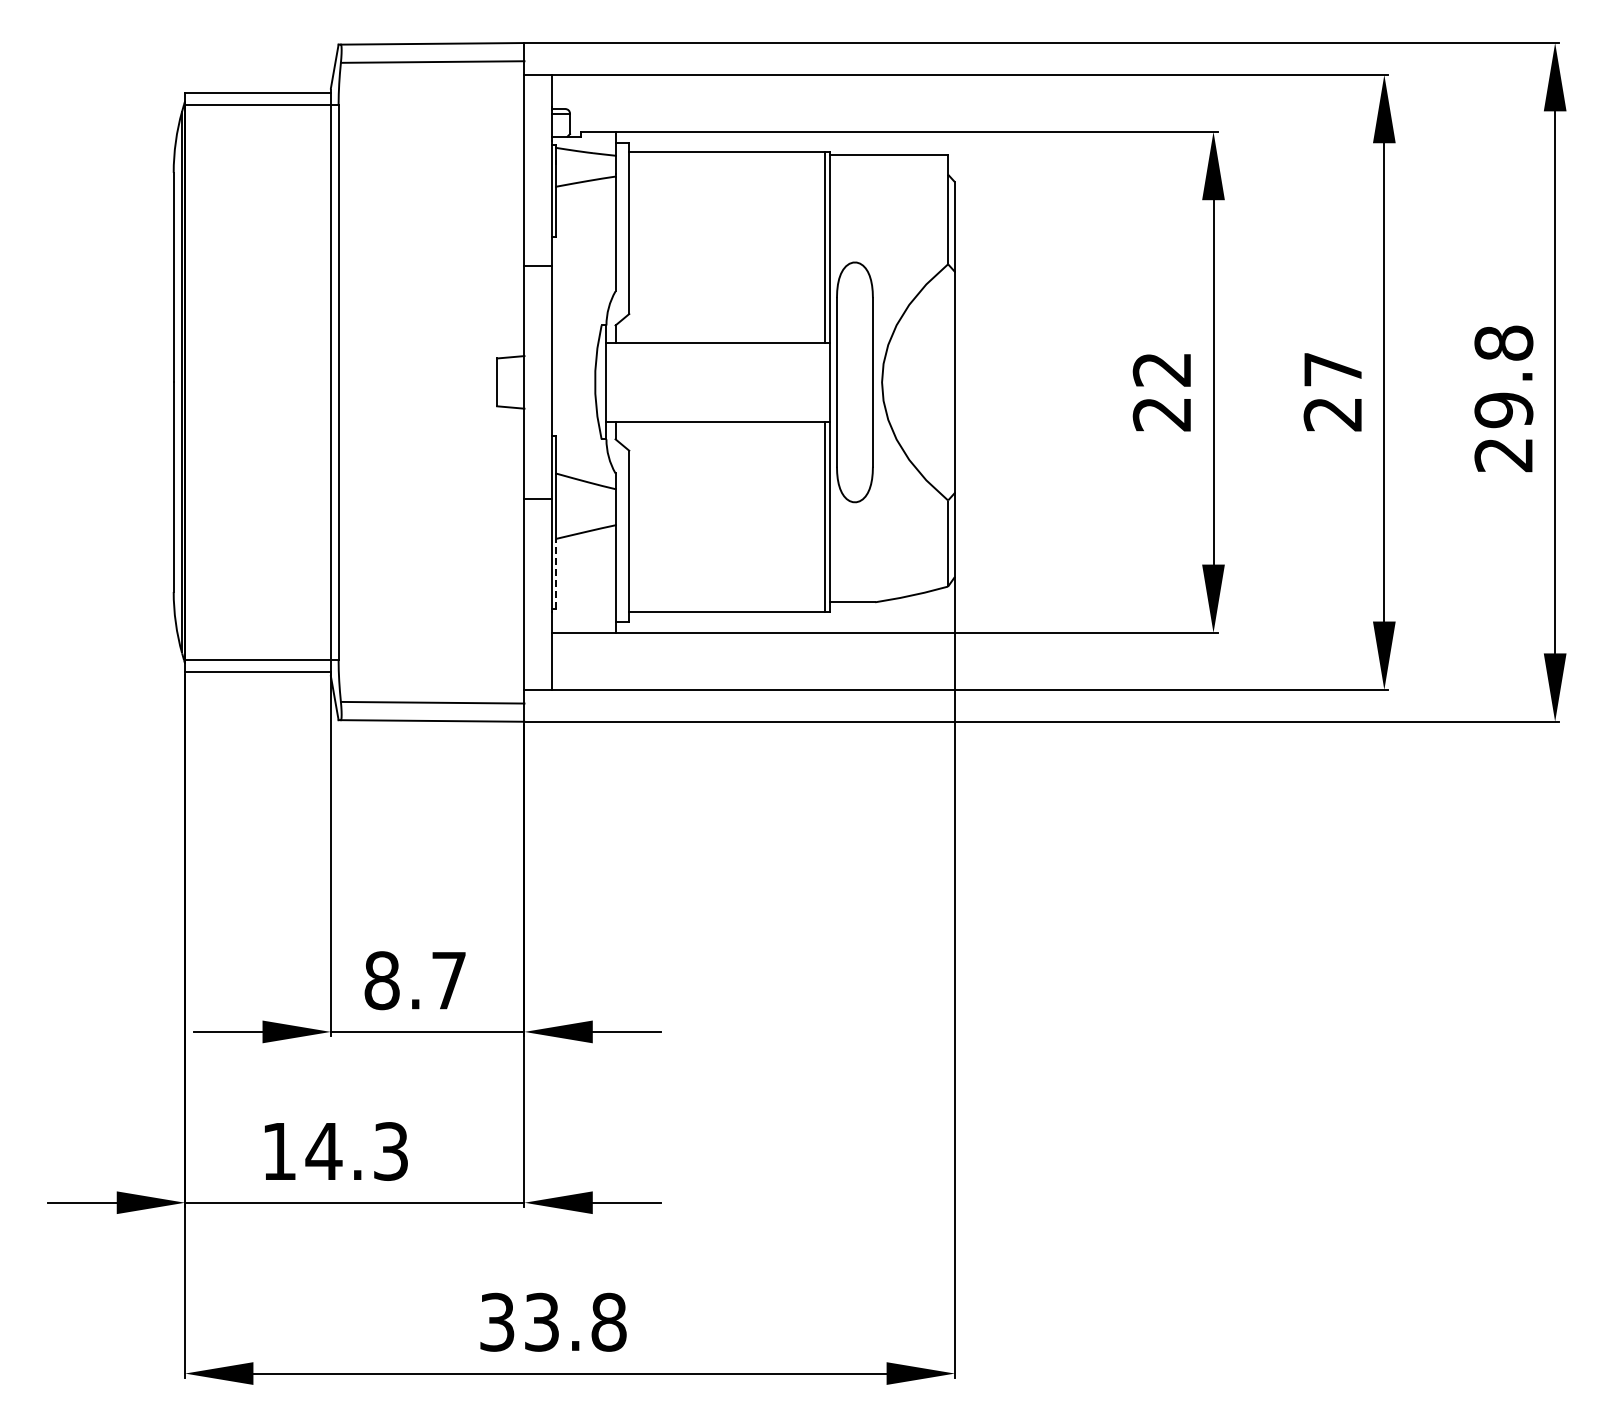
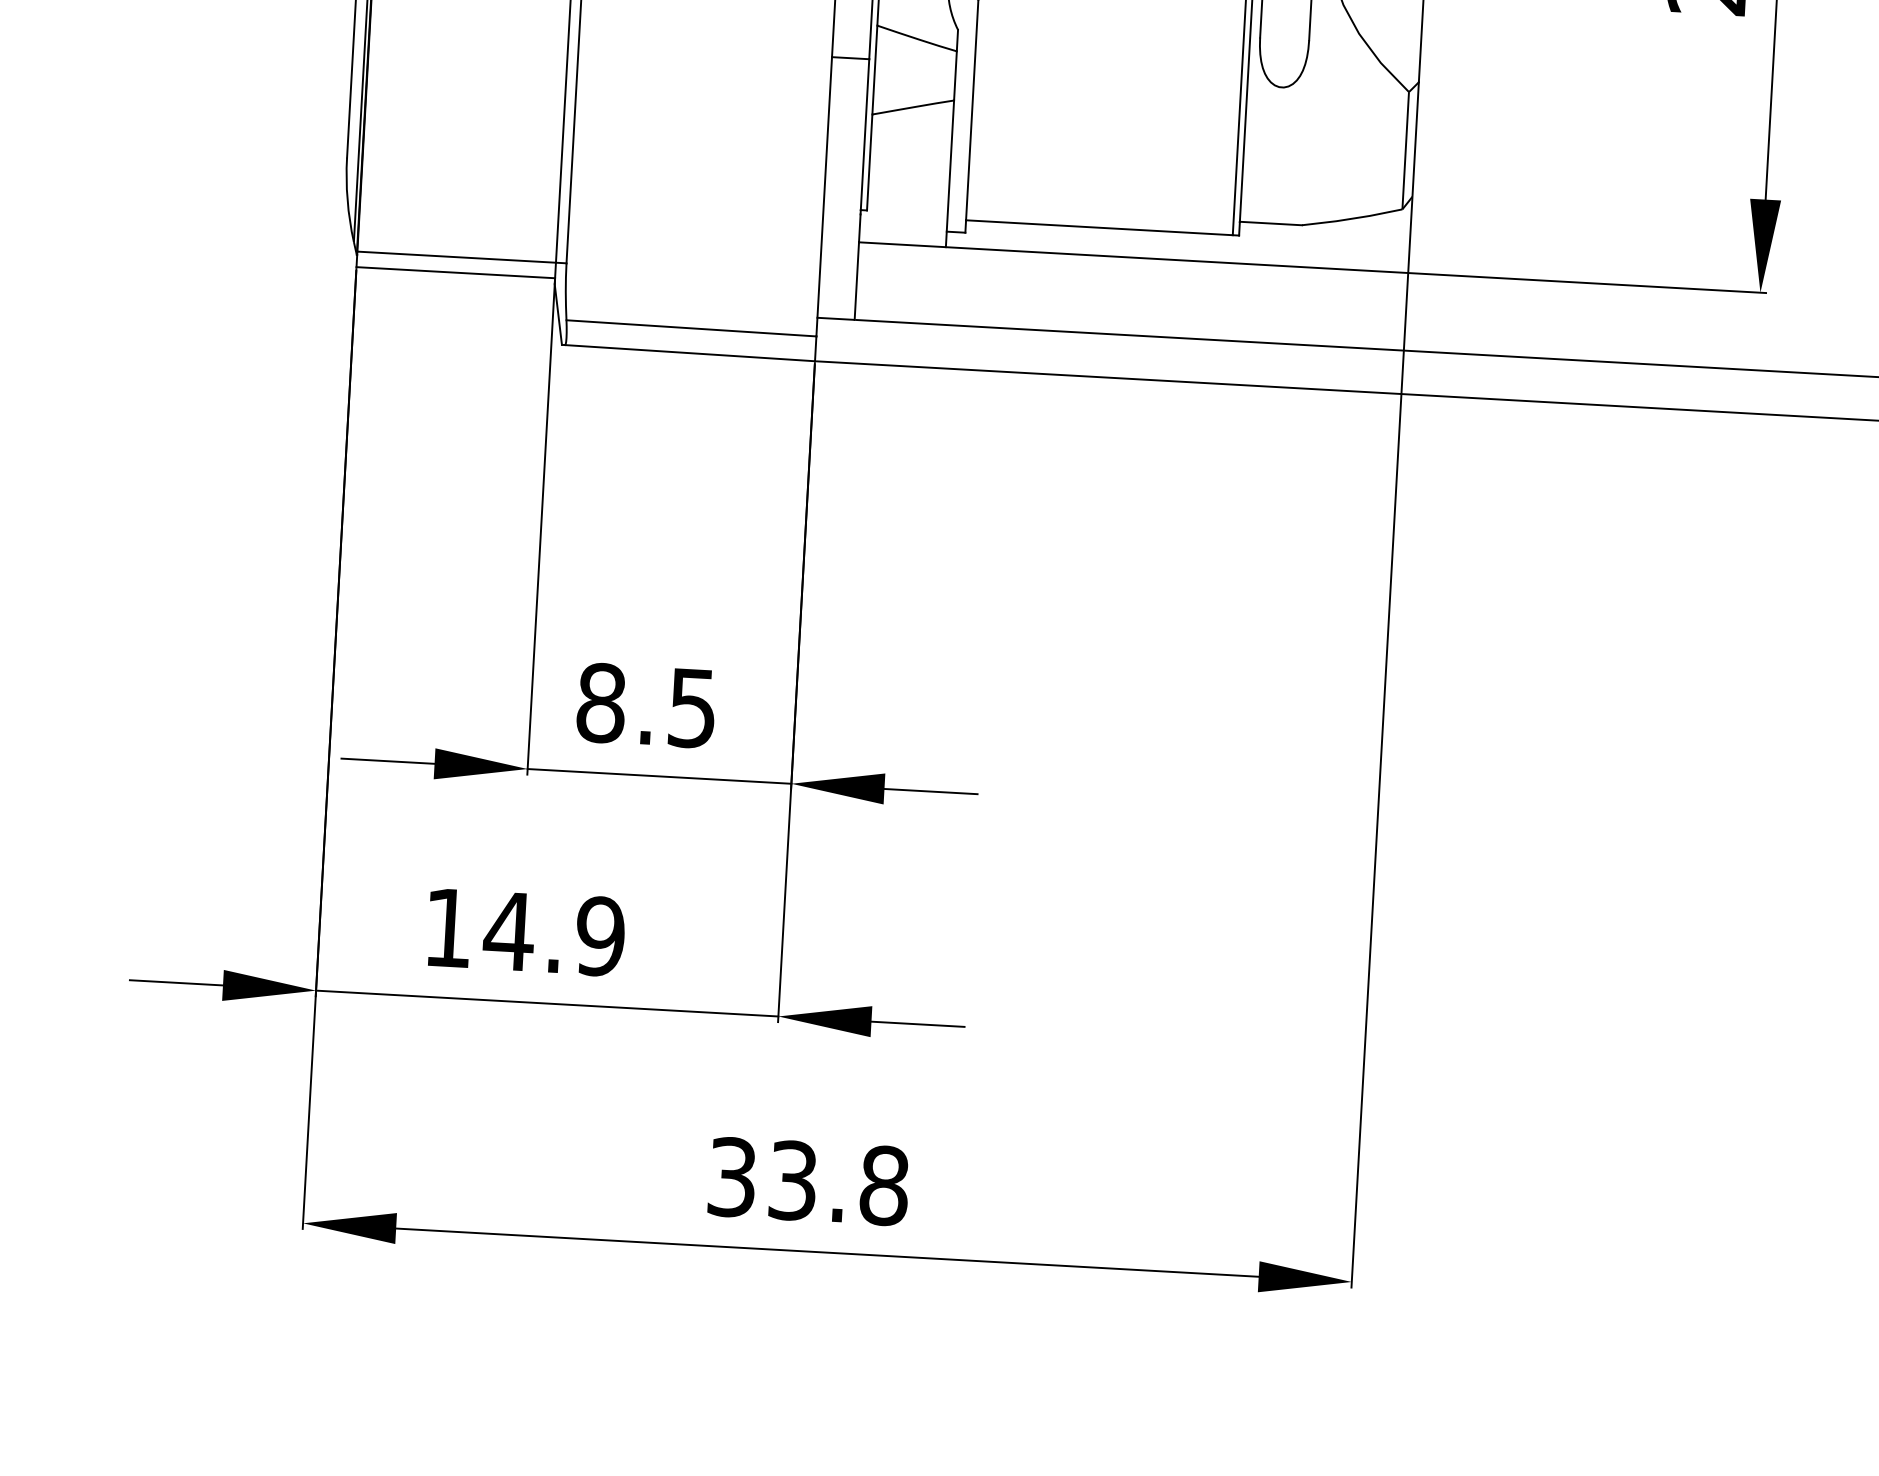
line: (556, 573) -> (869, 161), dashed -> solid
text: (448, 981) -> (691, 709), 8.7 -> 8.5
text: (390, 1151) -> (599, 936), 14.3 -> 14.9

